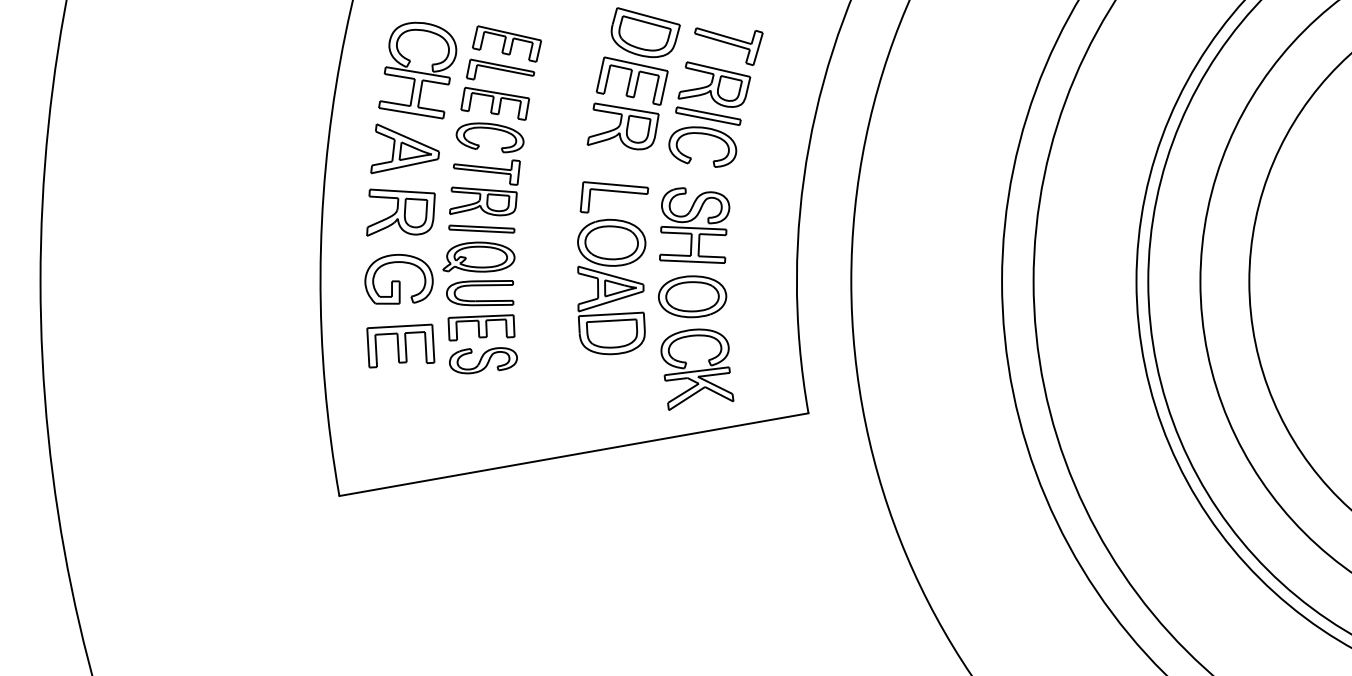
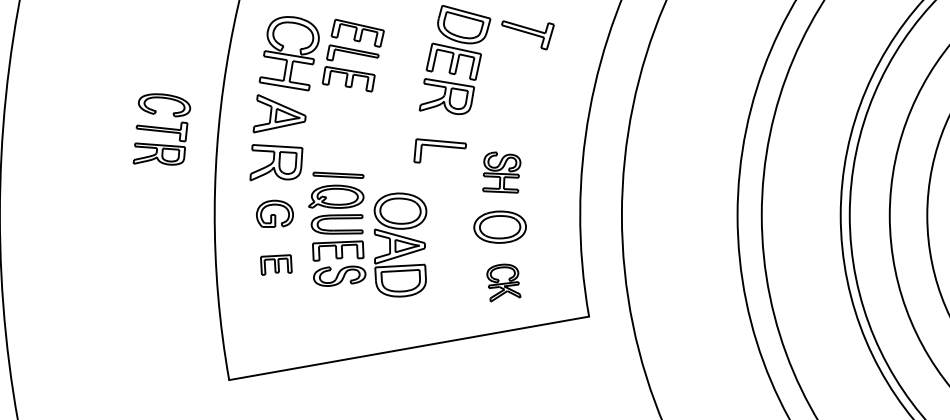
part: (709, 114) -> (513, 87), removed
part: (486, 169) -> (161, 129), moved
part: (694, 225) -> (501, 172), size x0.7
part: (398, 279) -> (274, 213), size x0.7
part: (611, 286) -> (400, 244), moved
part: (400, 345) -> (276, 264), size x0.6
part: (697, 369) -> (503, 283), size x0.6

